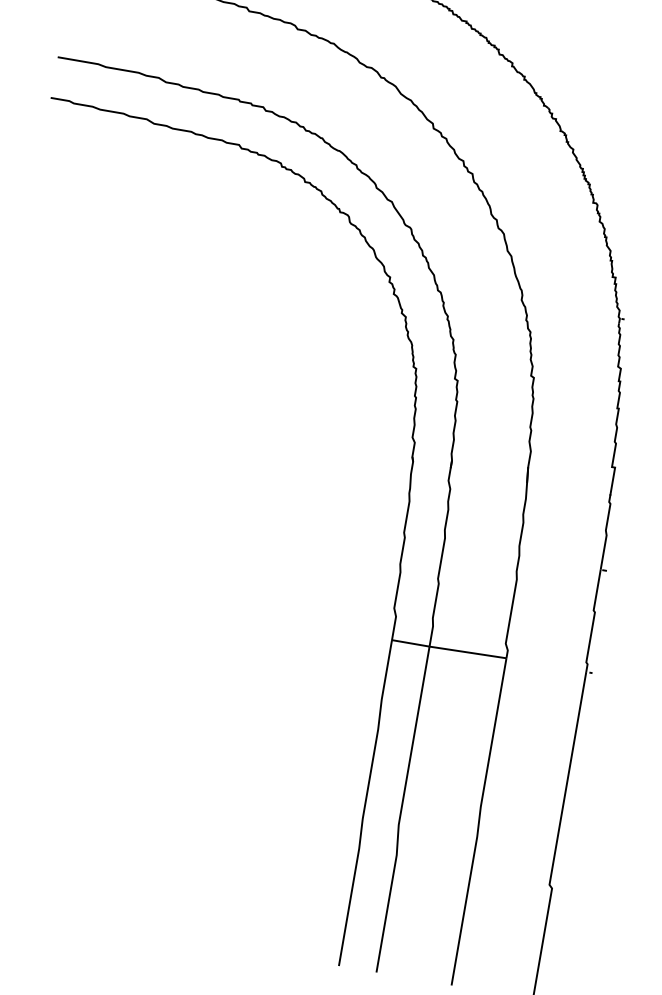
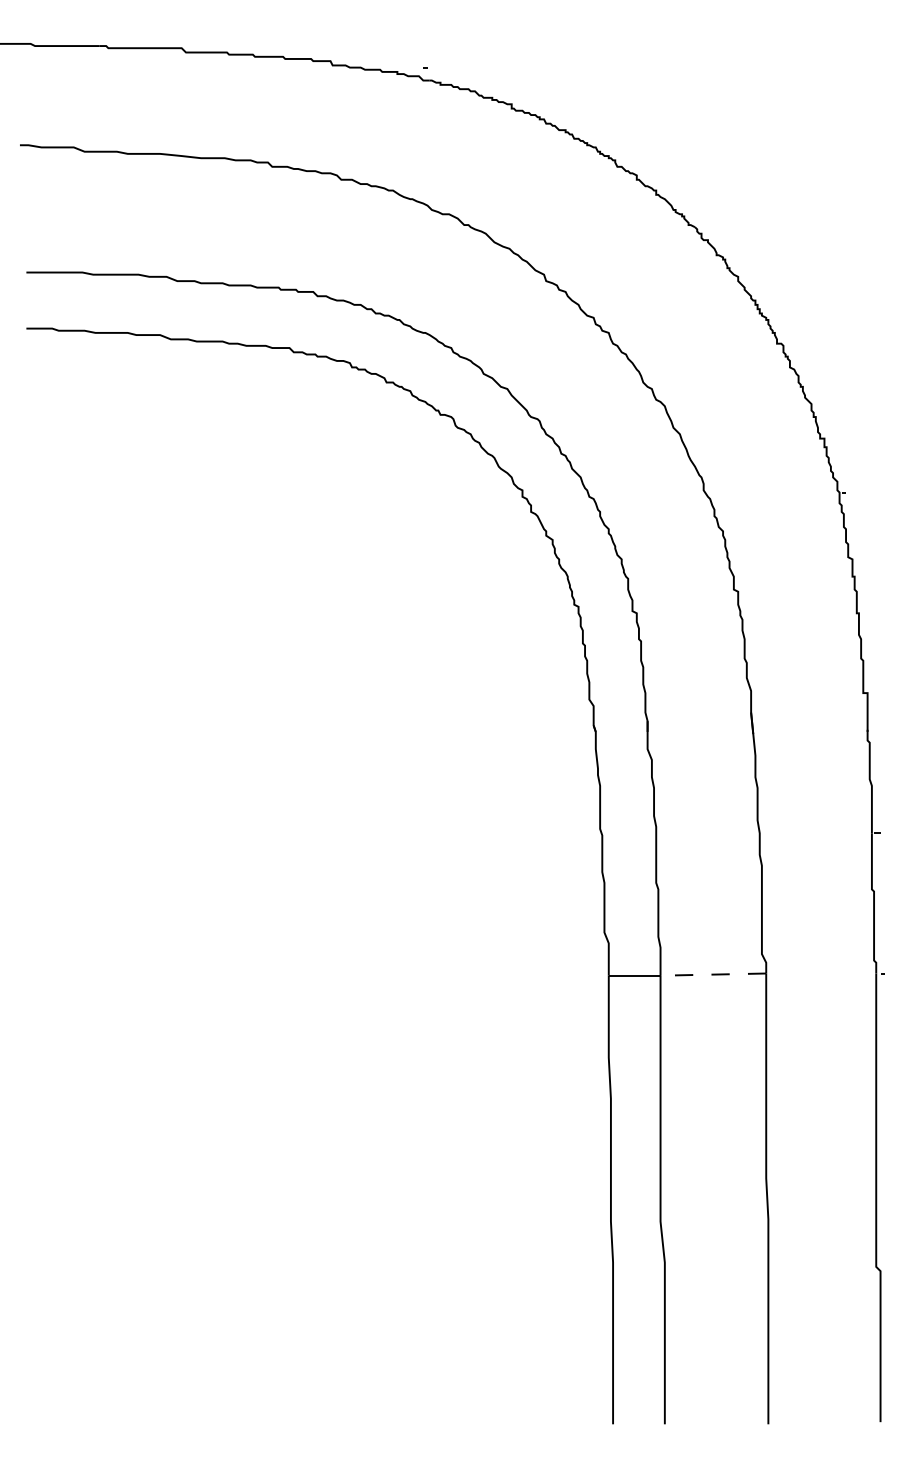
line: (468, 652) -> (713, 974), solid -> dashed

